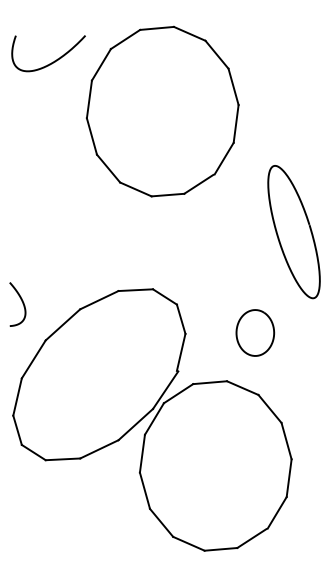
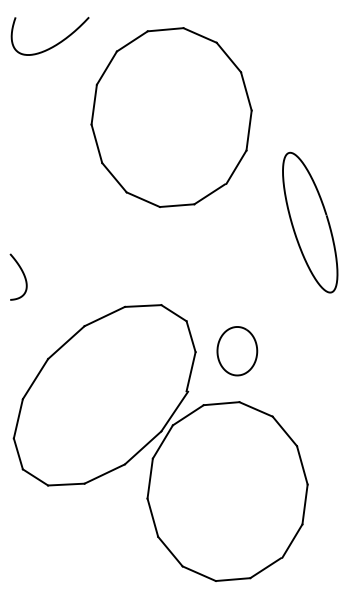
curve: (51, 62) -> (53, 45), moved
curve: (309, 229) -> (326, 219), moved
curve: (21, 301) -> (22, 273), moved
curve: (272, 328) -> (255, 346), moved

